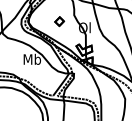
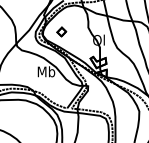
part: (59, 21) -> (61, 31), moved

